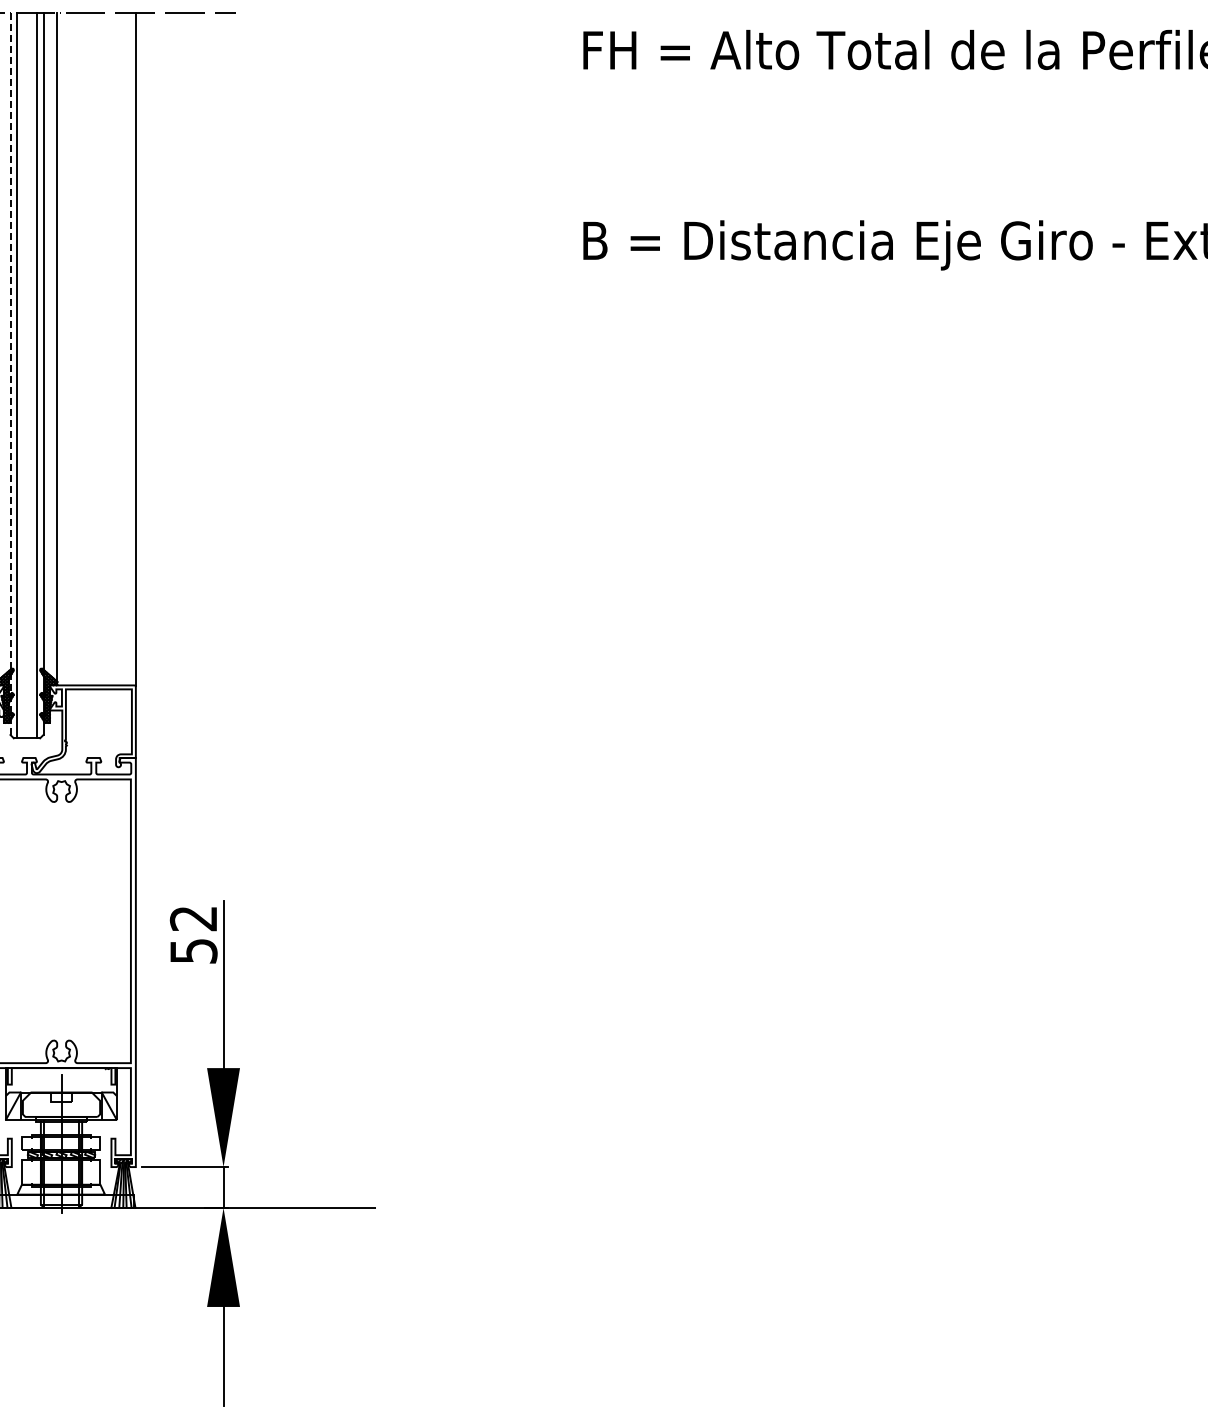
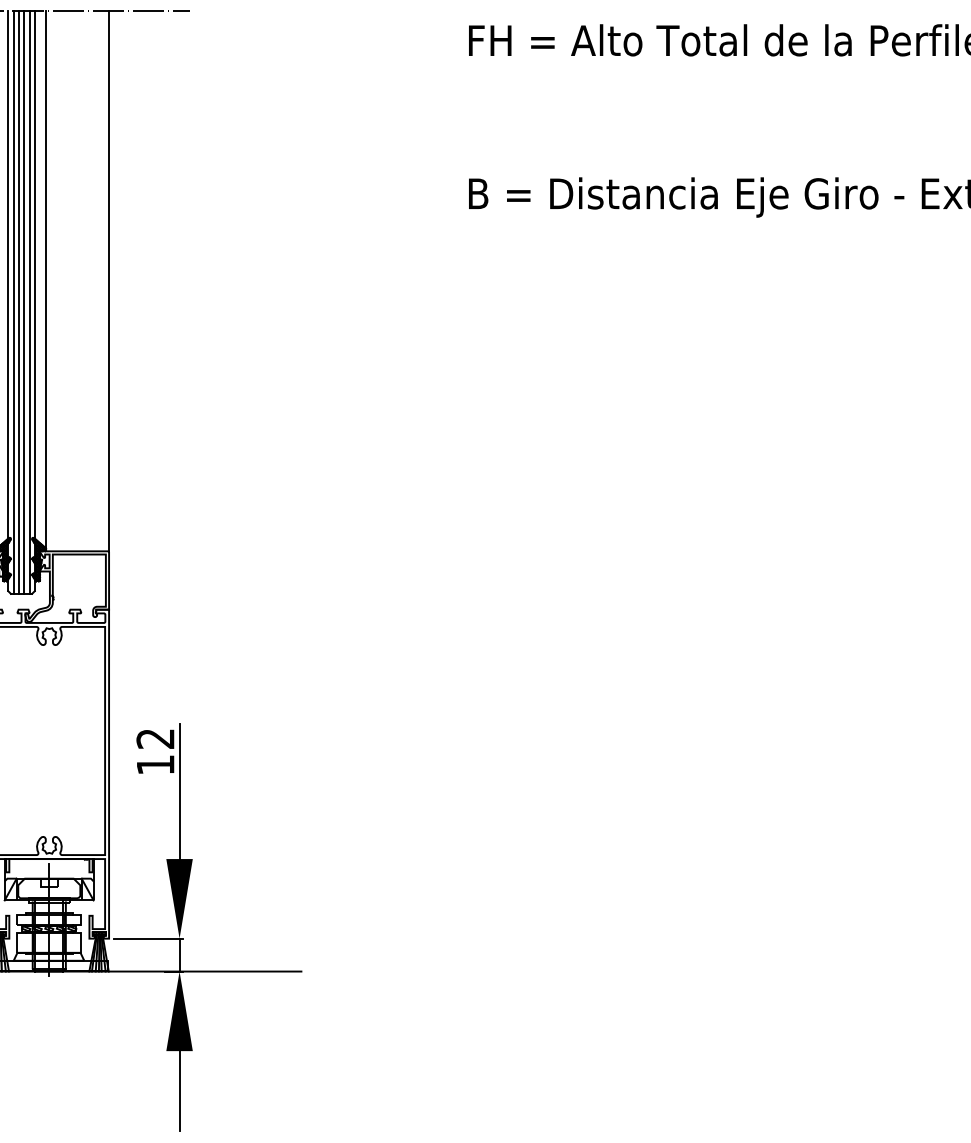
line: (10, 374) -> (8, 301), dashed -> solid
line: (23, 375) -> (18, 302), added
line: (30, 375) -> (24, 302), added
text: (193, 951) -> (155, 765), 52 -> 12

